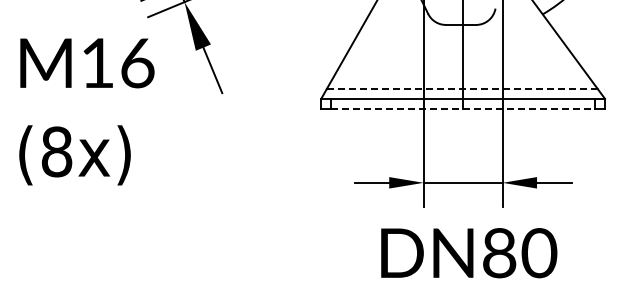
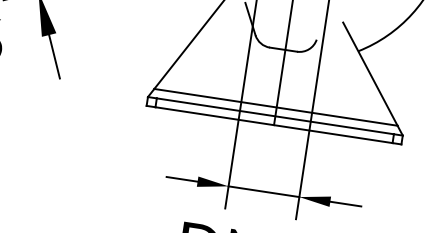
line: (462, 89) -> (276, 107), dashed -> solid
line: (463, 108) -> (274, 125), dashed -> solid

